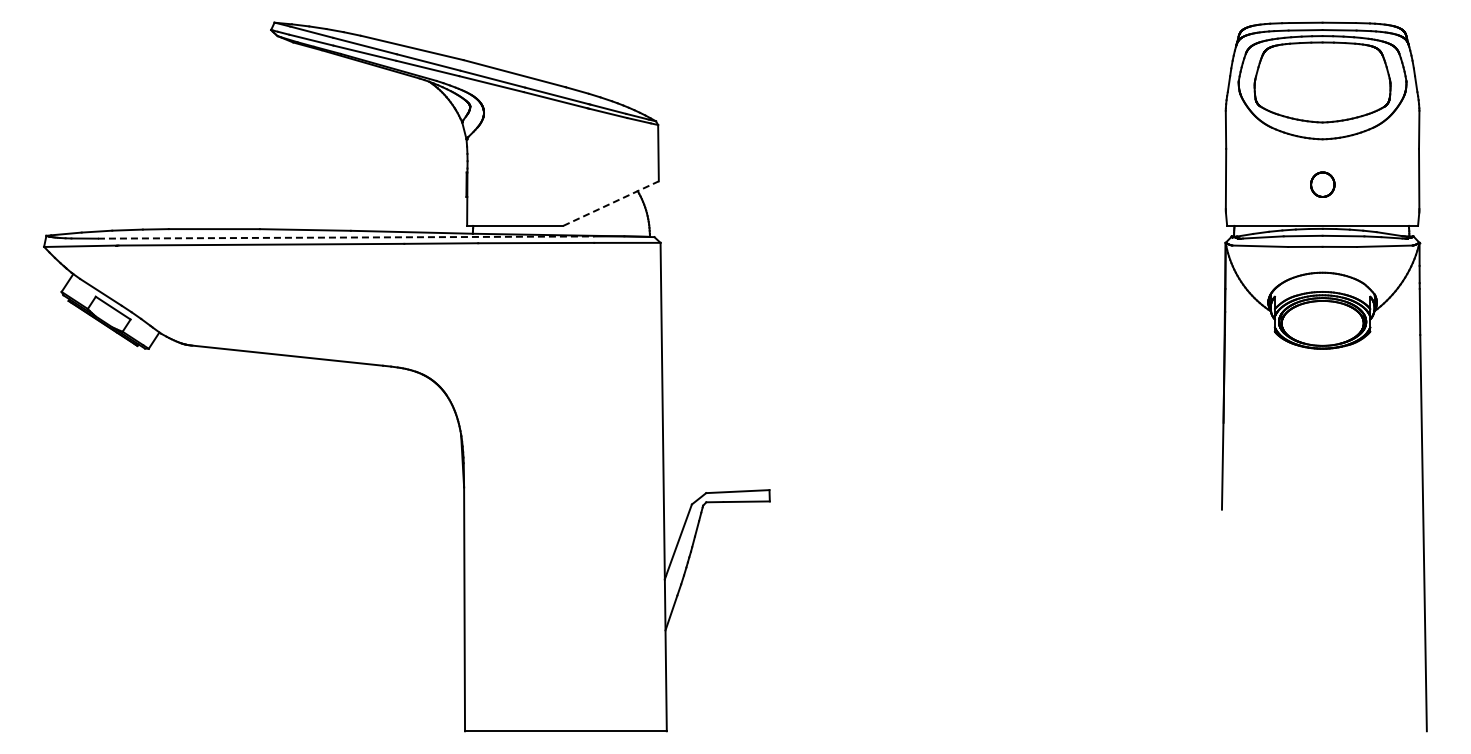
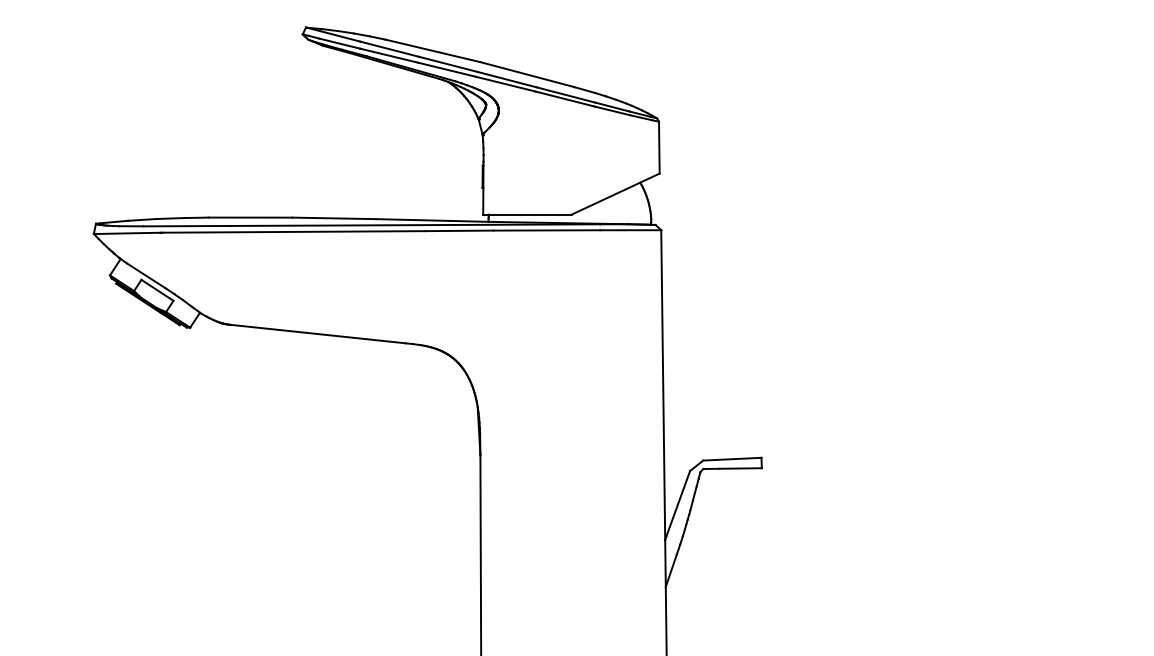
line: (611, 203) -> (616, 194), dashed -> solid
line: (346, 237) -> (372, 225), dashed -> solid

